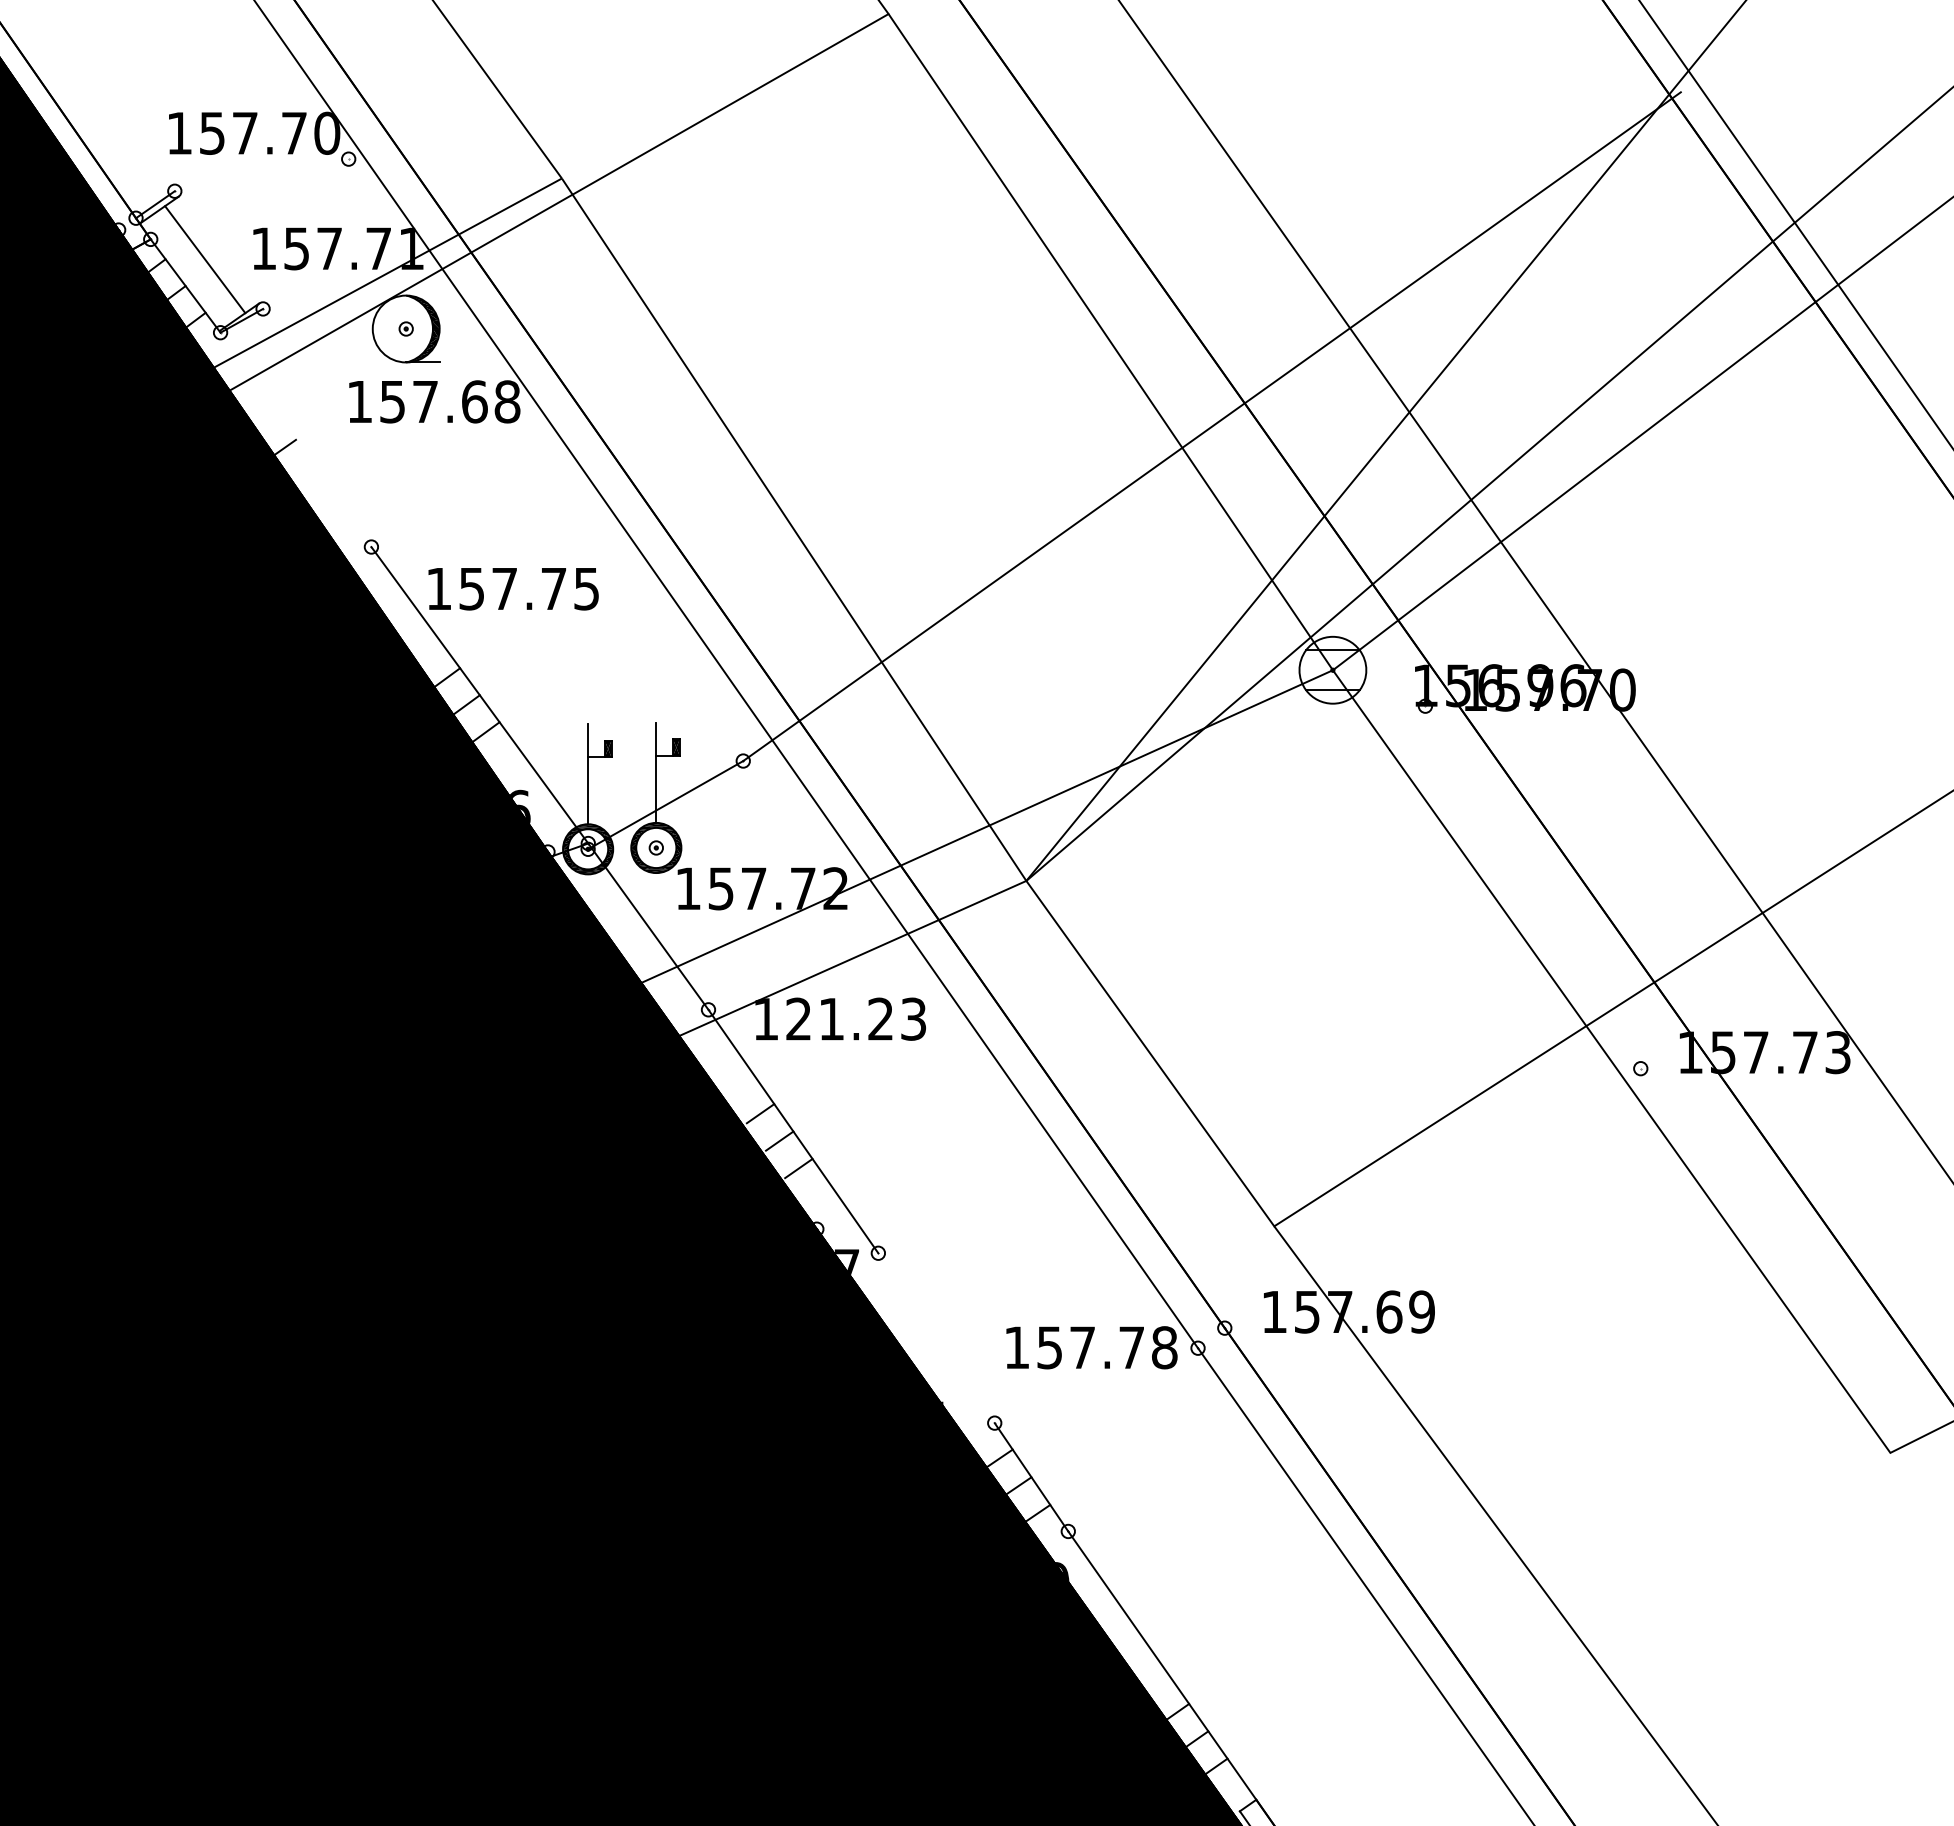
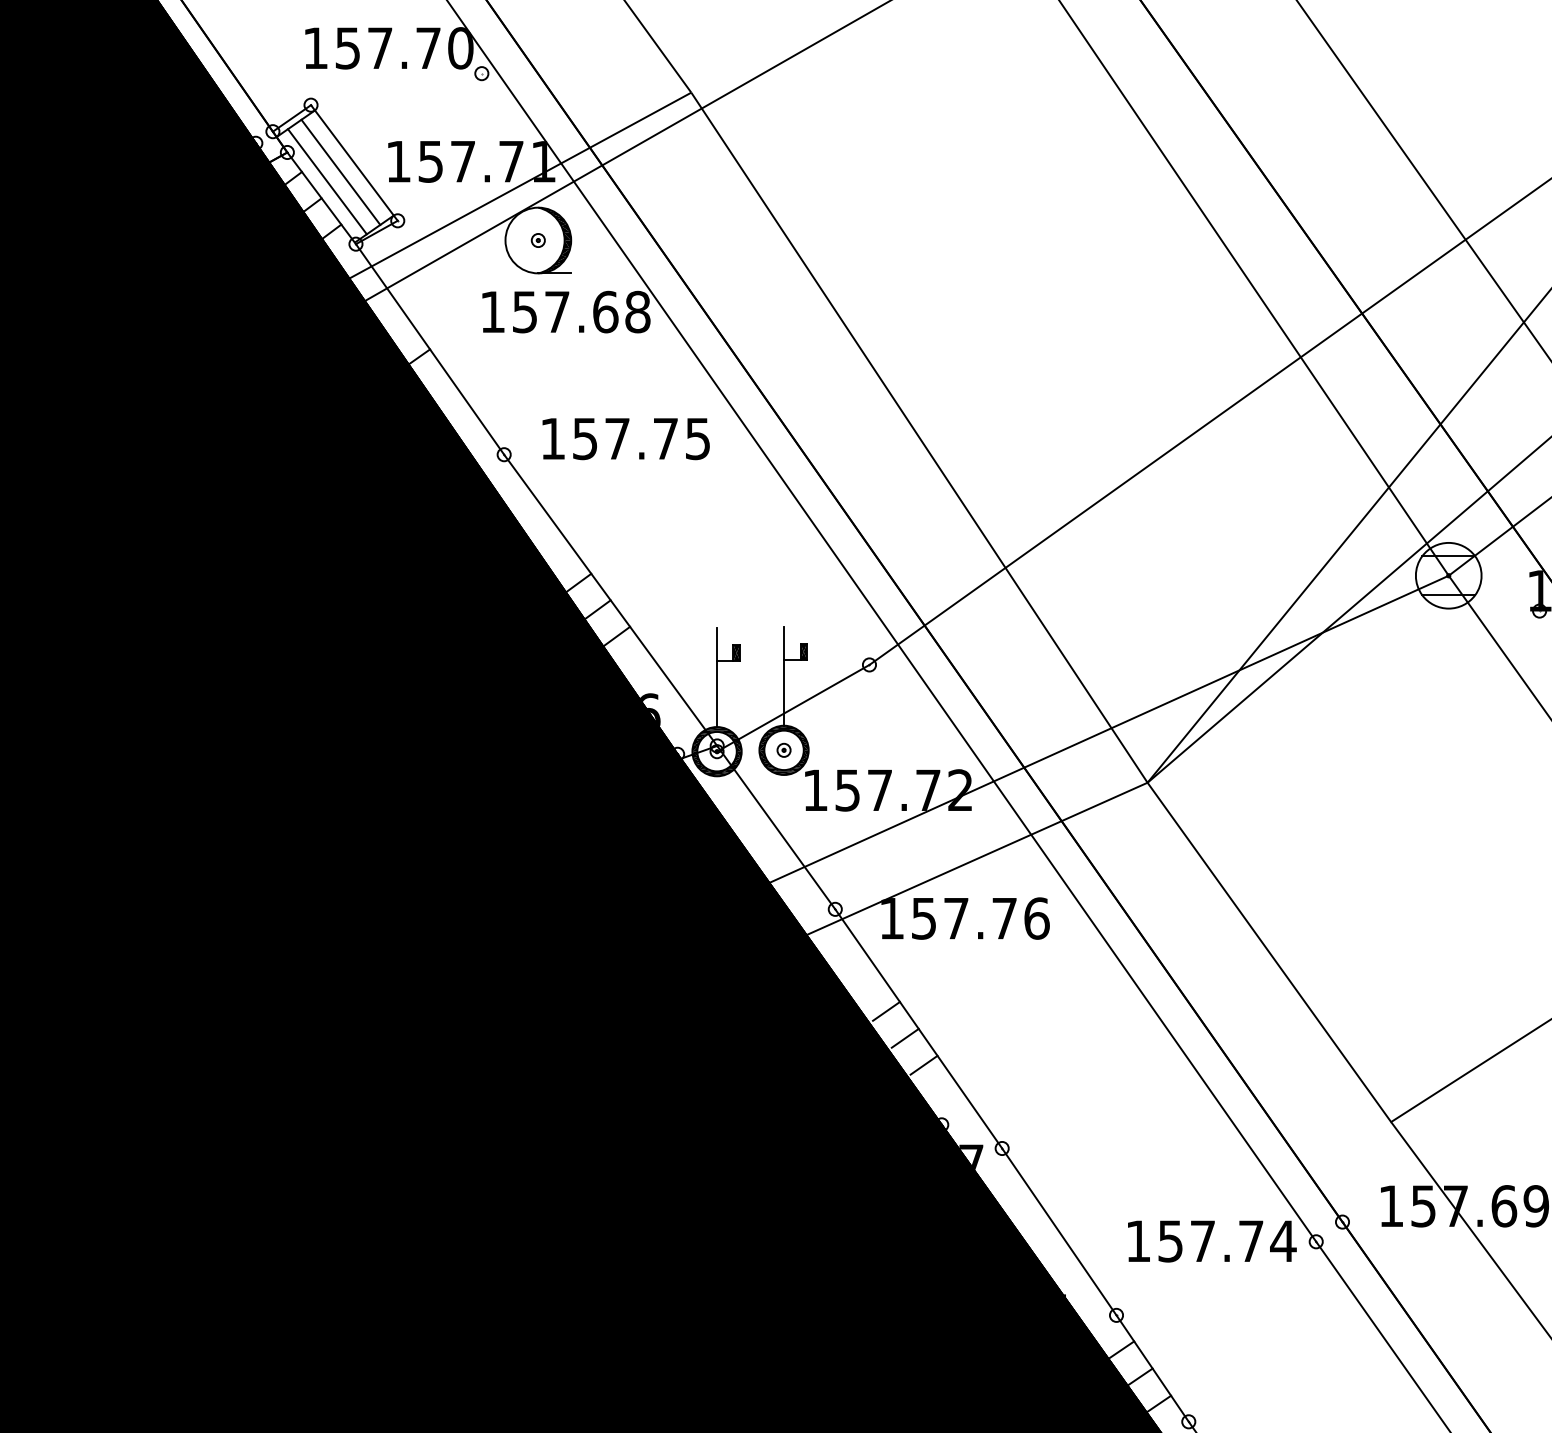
line: (218, 249) -> (353, 162), added
line: (191, 268) -> (327, 181), added
line: (295, 439) -> (429, 349), added
text: (513, 589) -> (626, 439), moved
text: (856, 1018) -> (980, 917), 121.23 -> 157.76
line: (936, 1338) -> (1059, 1232), added
text: (1164, 1347) -> (1283, 1241), 157.78 -> 157.74

